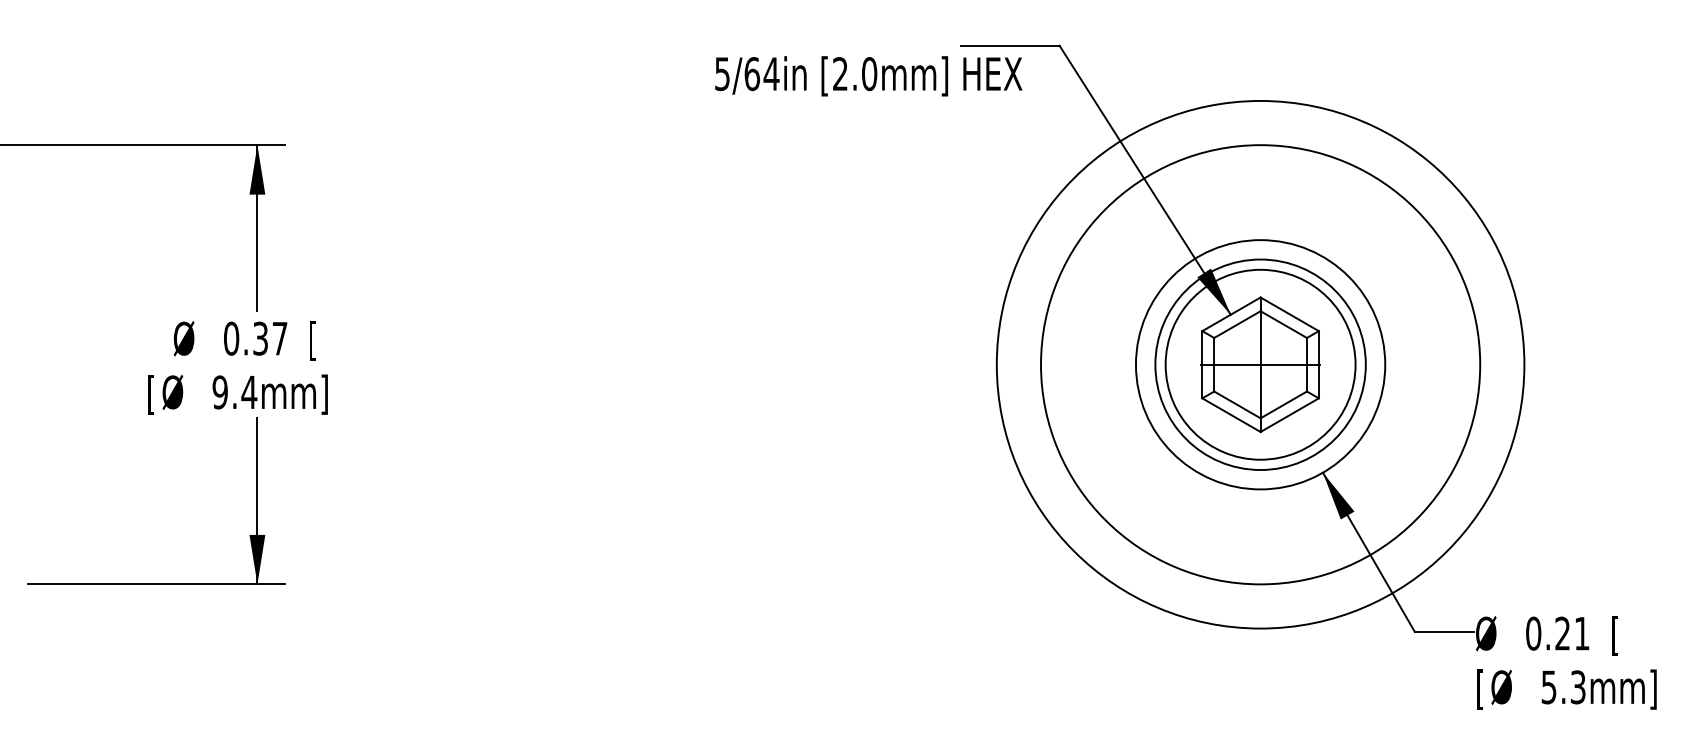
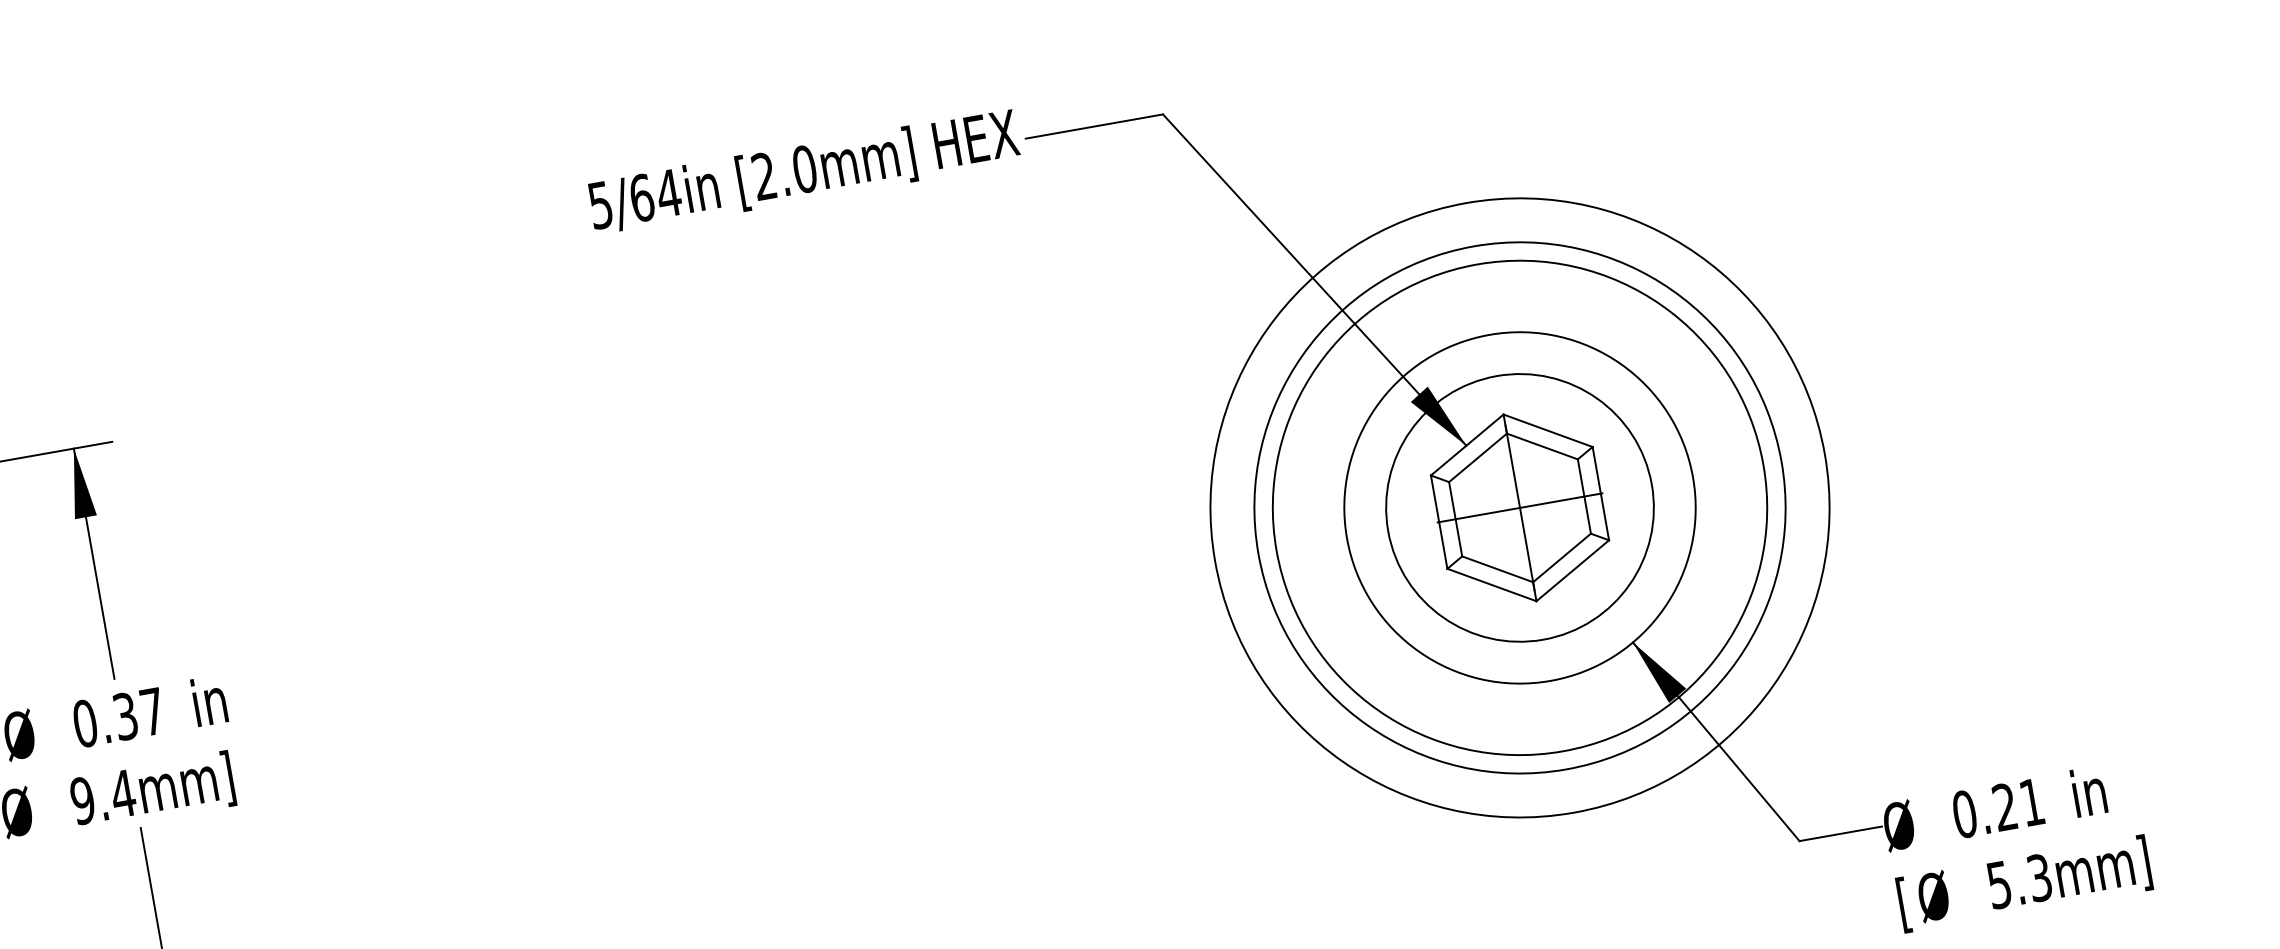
text: (868, 76) -> (803, 172), moved
text: (321, 340) -> (210, 704), [ -> in
circle: (1260, 364) -> (1519, 507), size x0.71
circle: (1260, 364) -> (1519, 507), size x1.67
text: (1623, 635) -> (2089, 794), [ -> in

